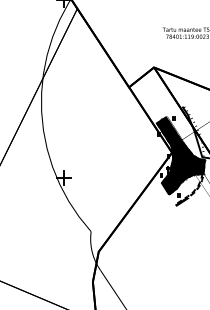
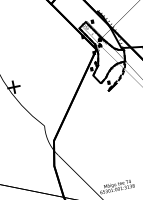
fill: (180, 155) -> (103, 50), removed

